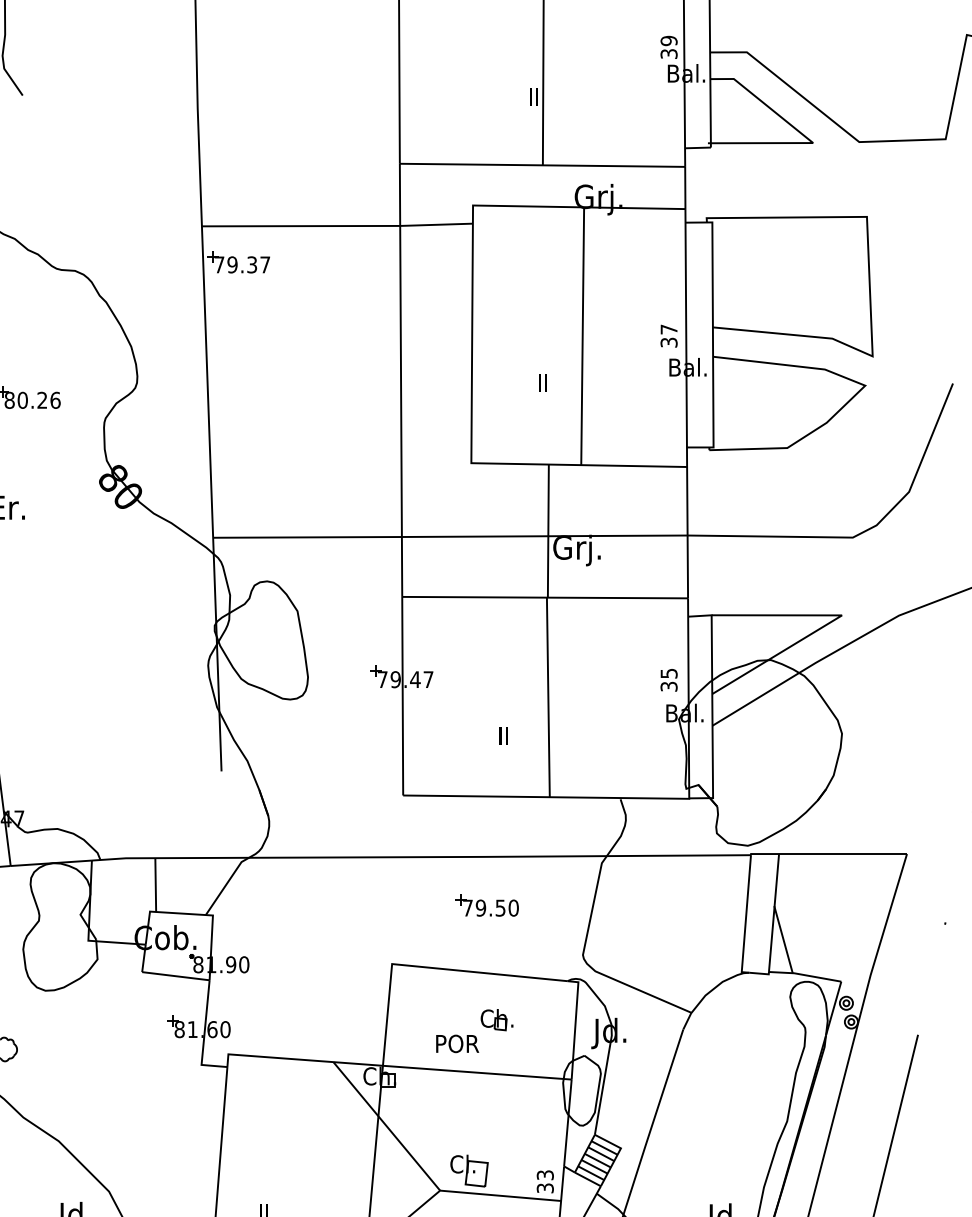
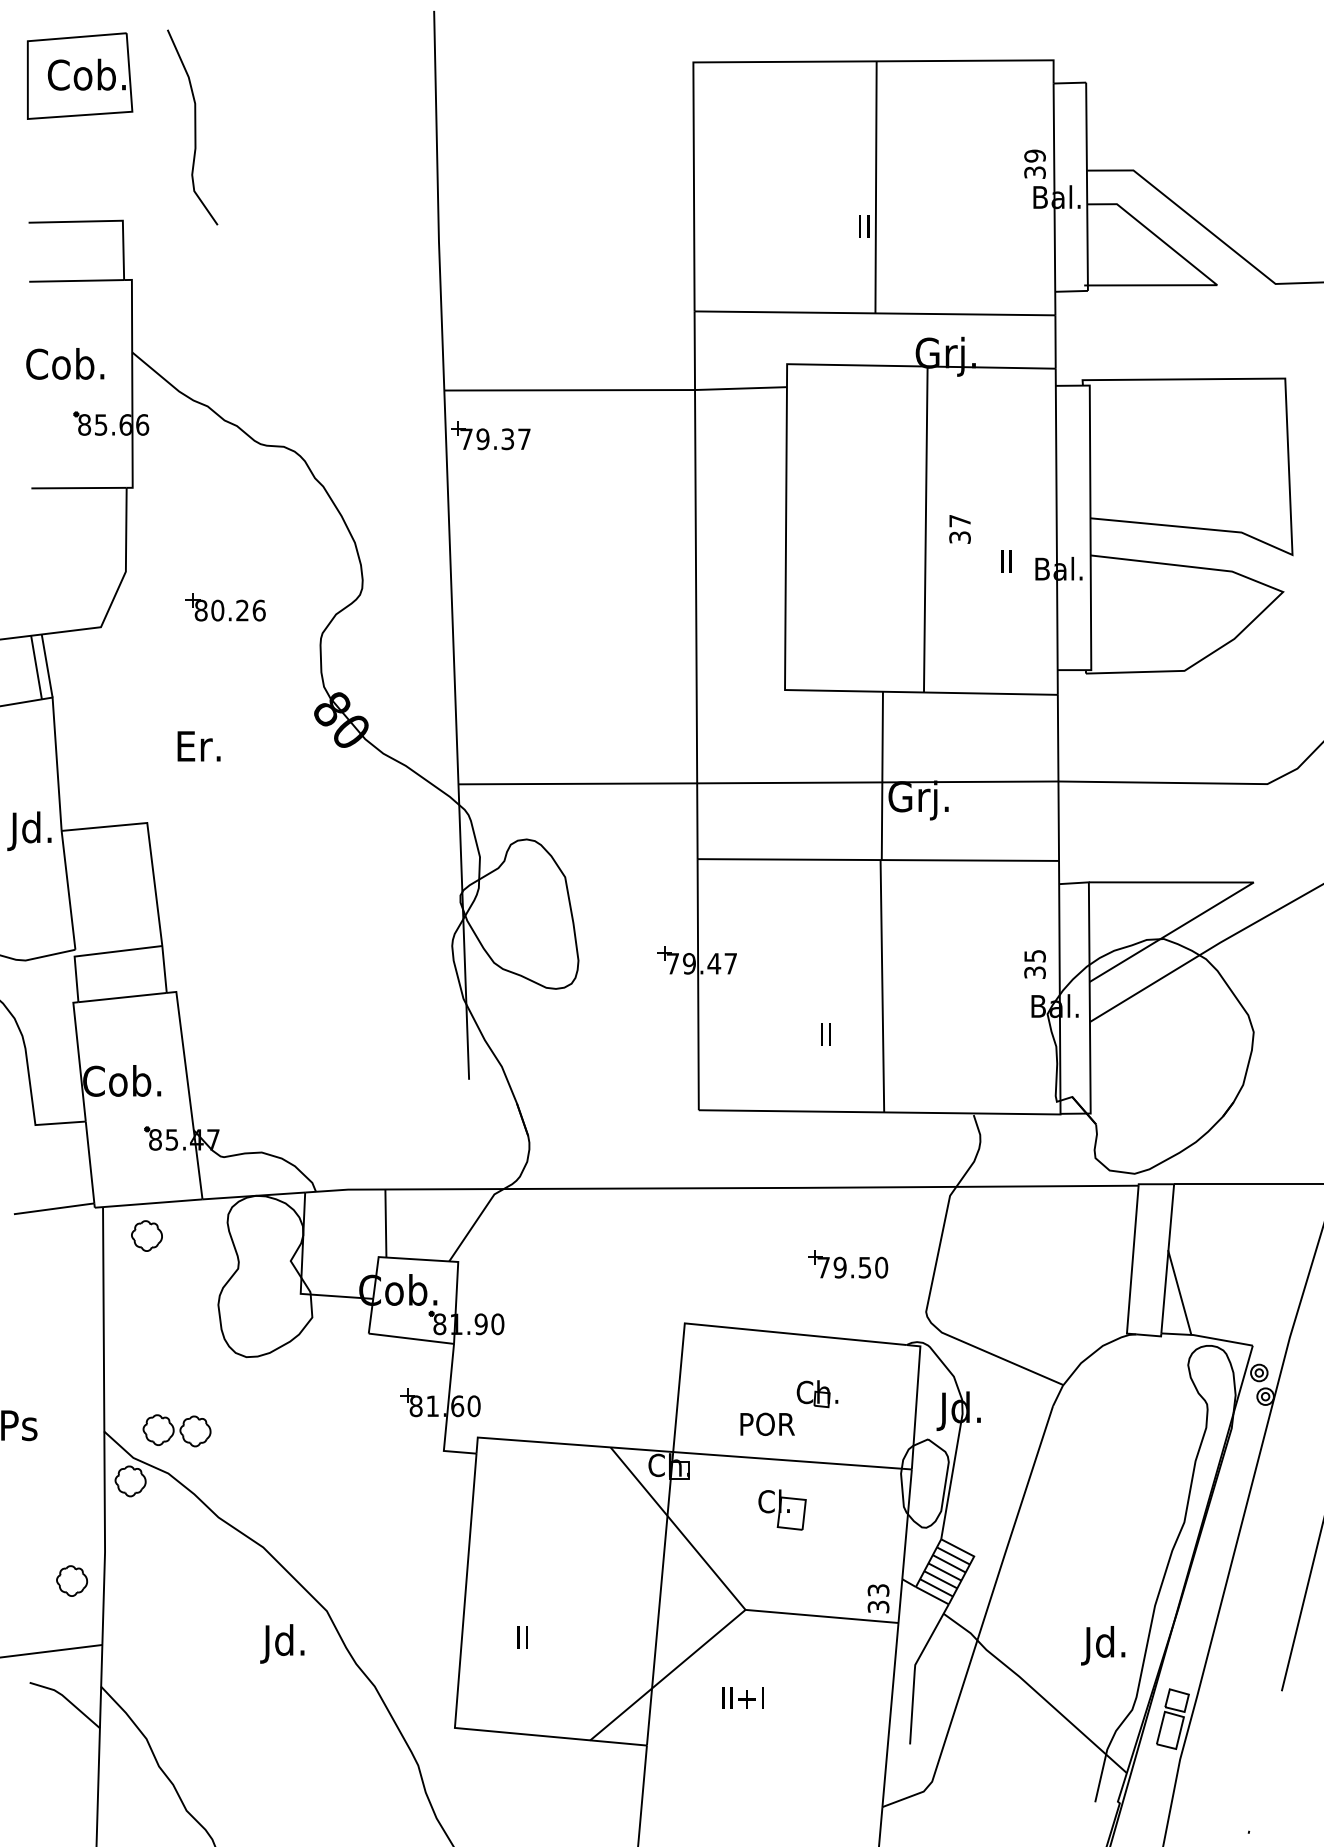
text: (668, 336) -> (959, 529), moved
text: (542, 382) -> (1006, 561), moved
part: (487, 905) -> (848, 1264), moved
part: (469, 1170) -> (782, 1509), moved

